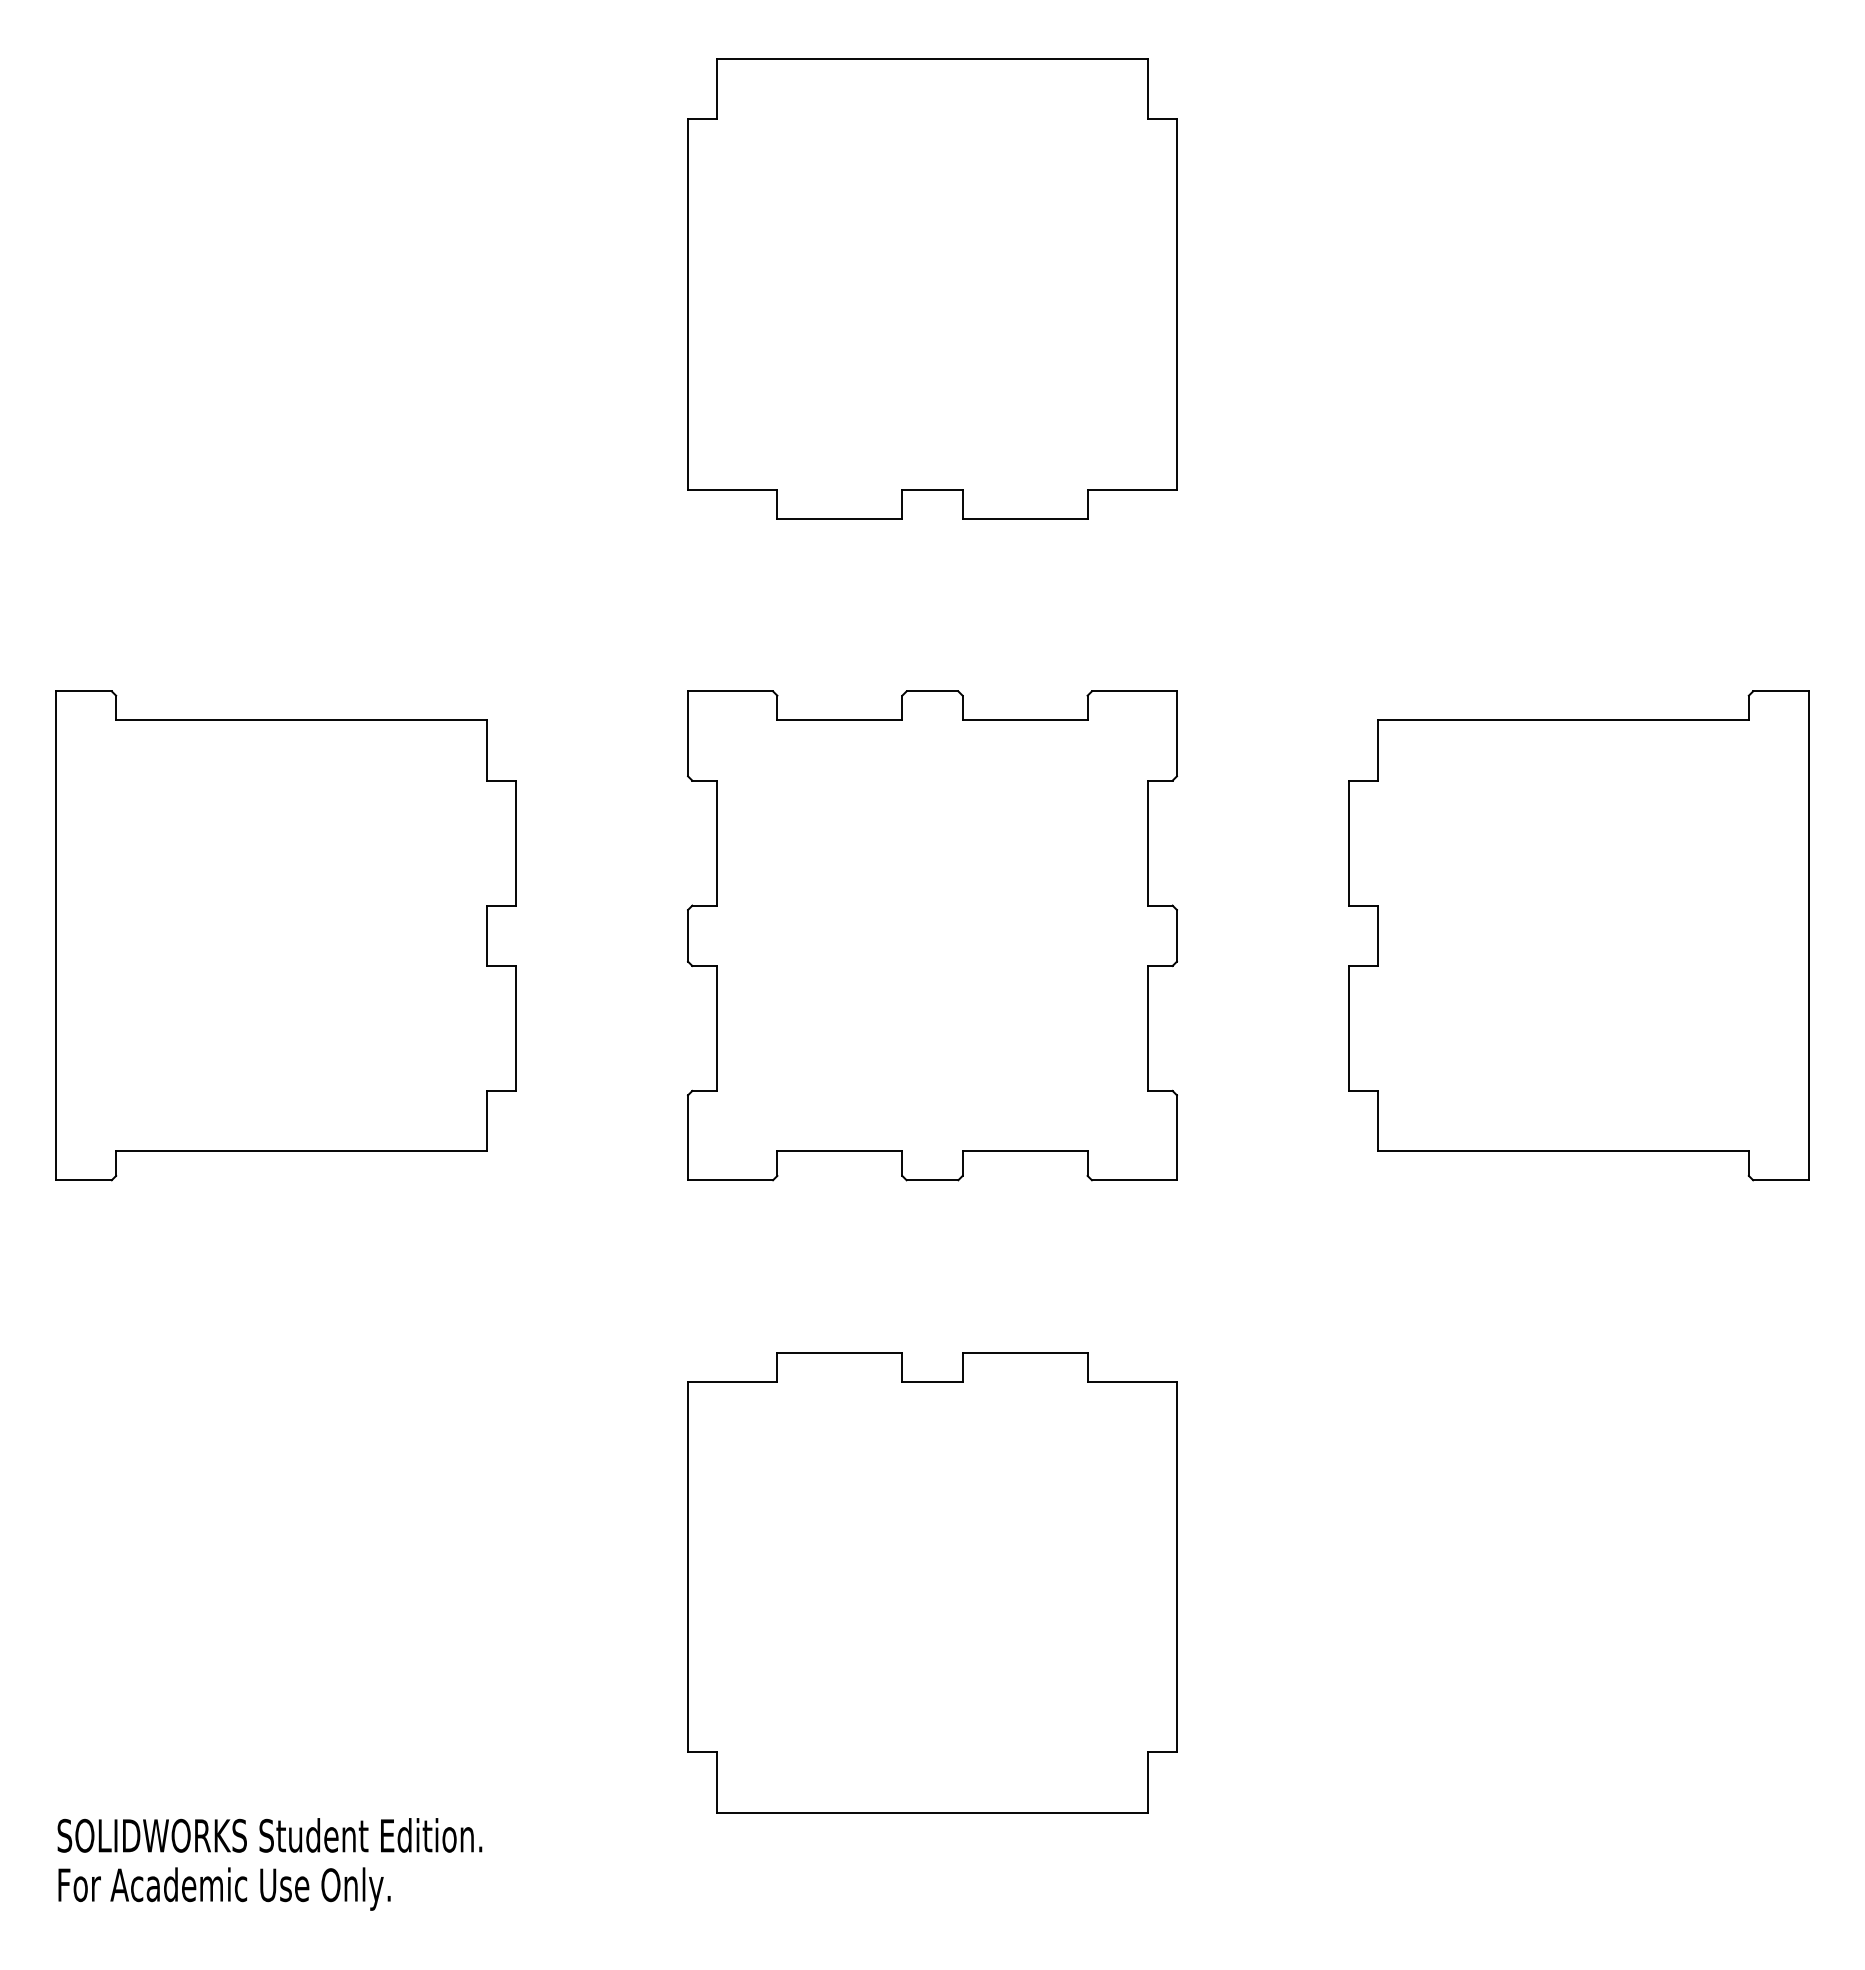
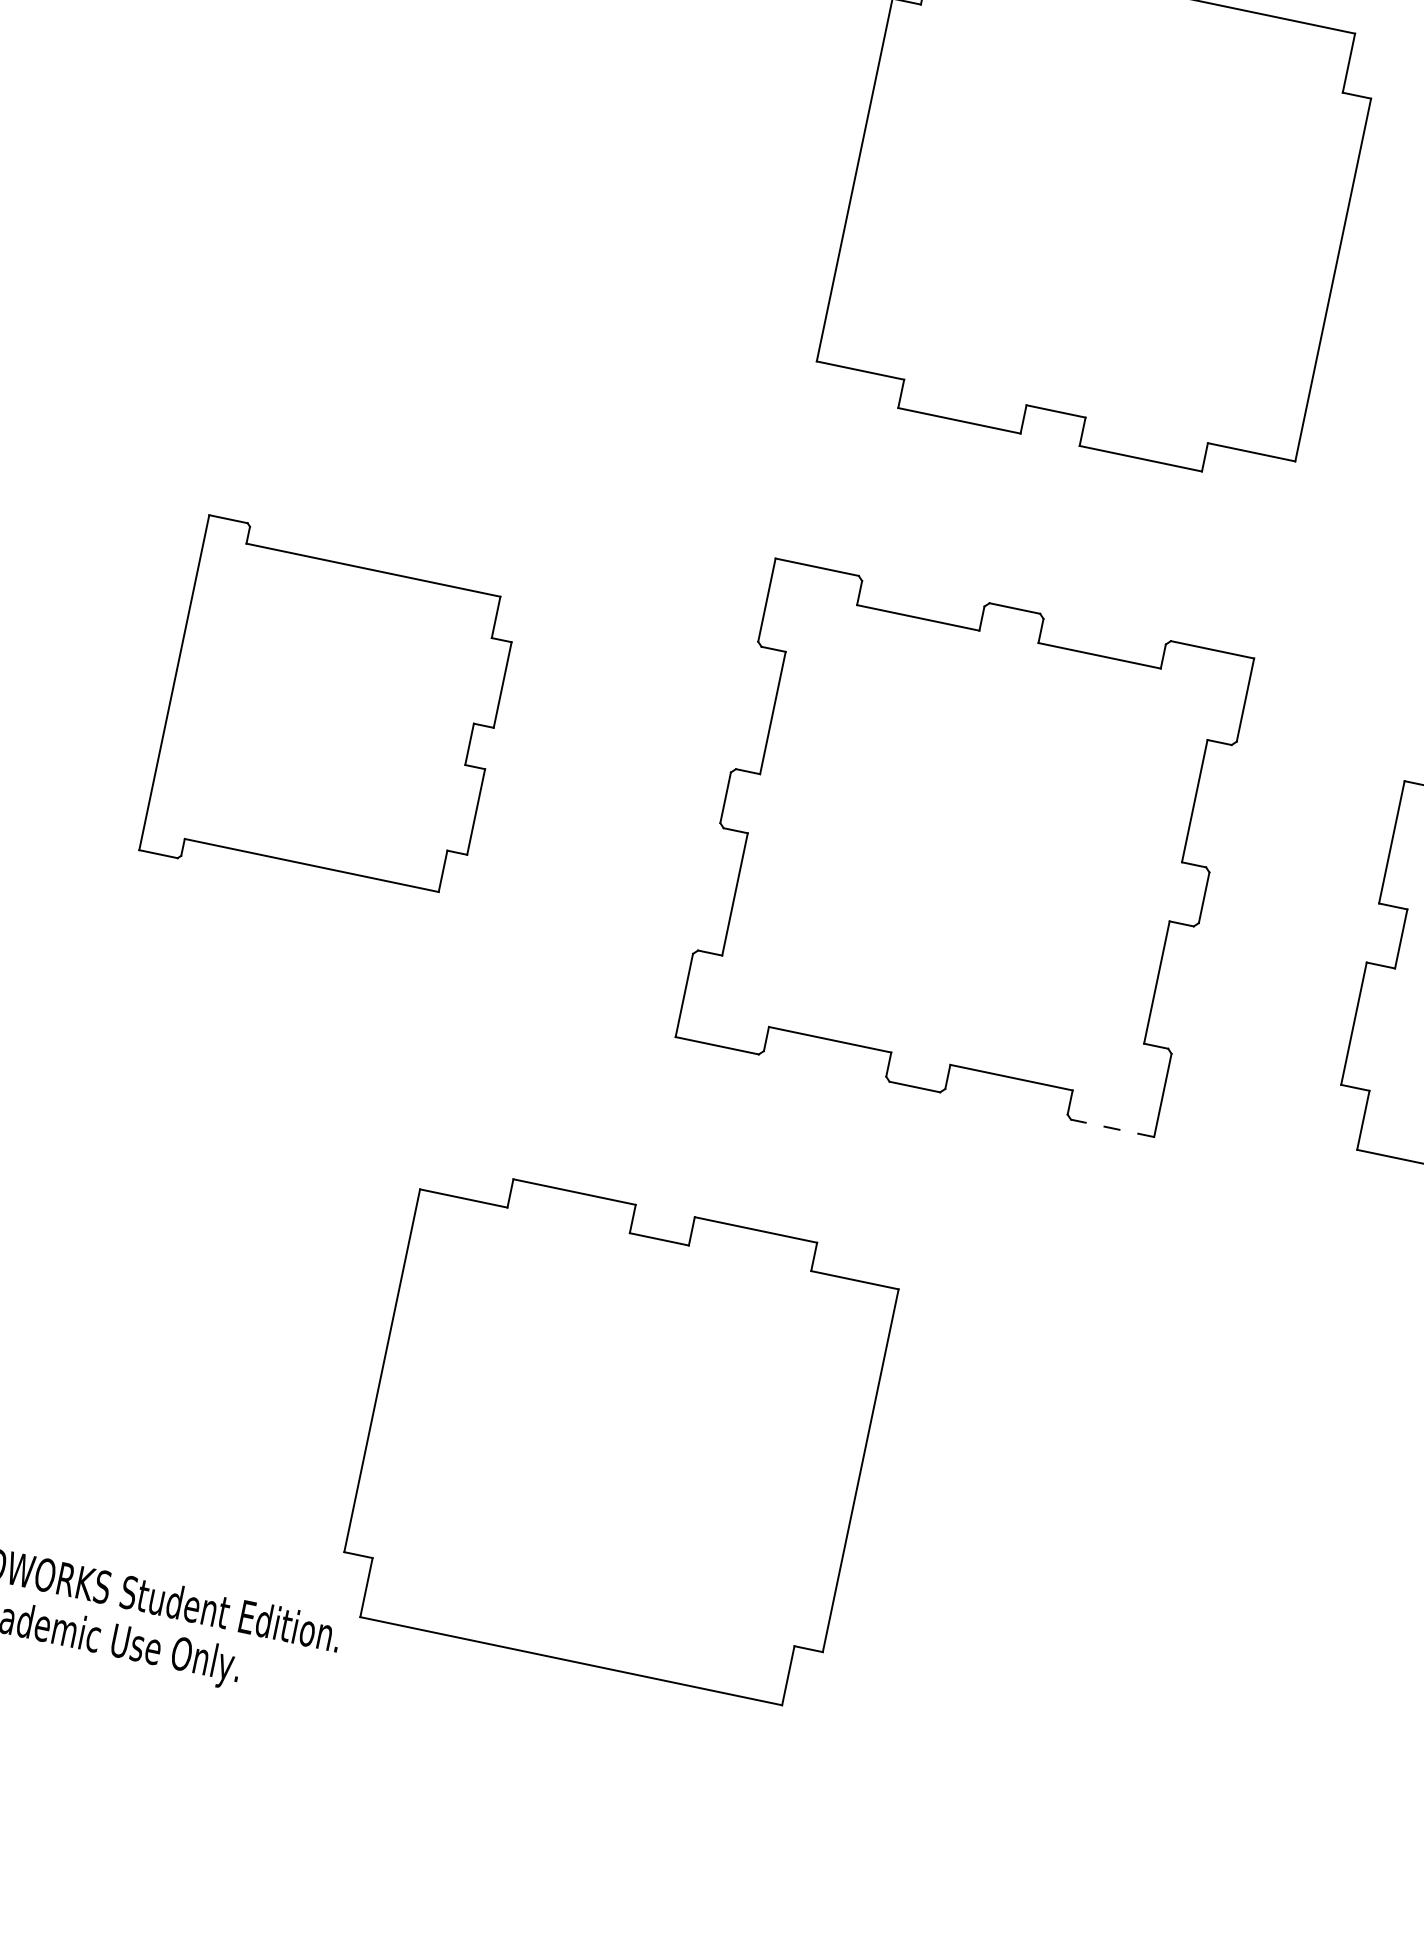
part: (285, 935) -> (331, 715), size x0.7
line: (1133, 1180) -> (1111, 1128), solid -> dashed
part: (932, 1582) -> (618, 1436), moved

